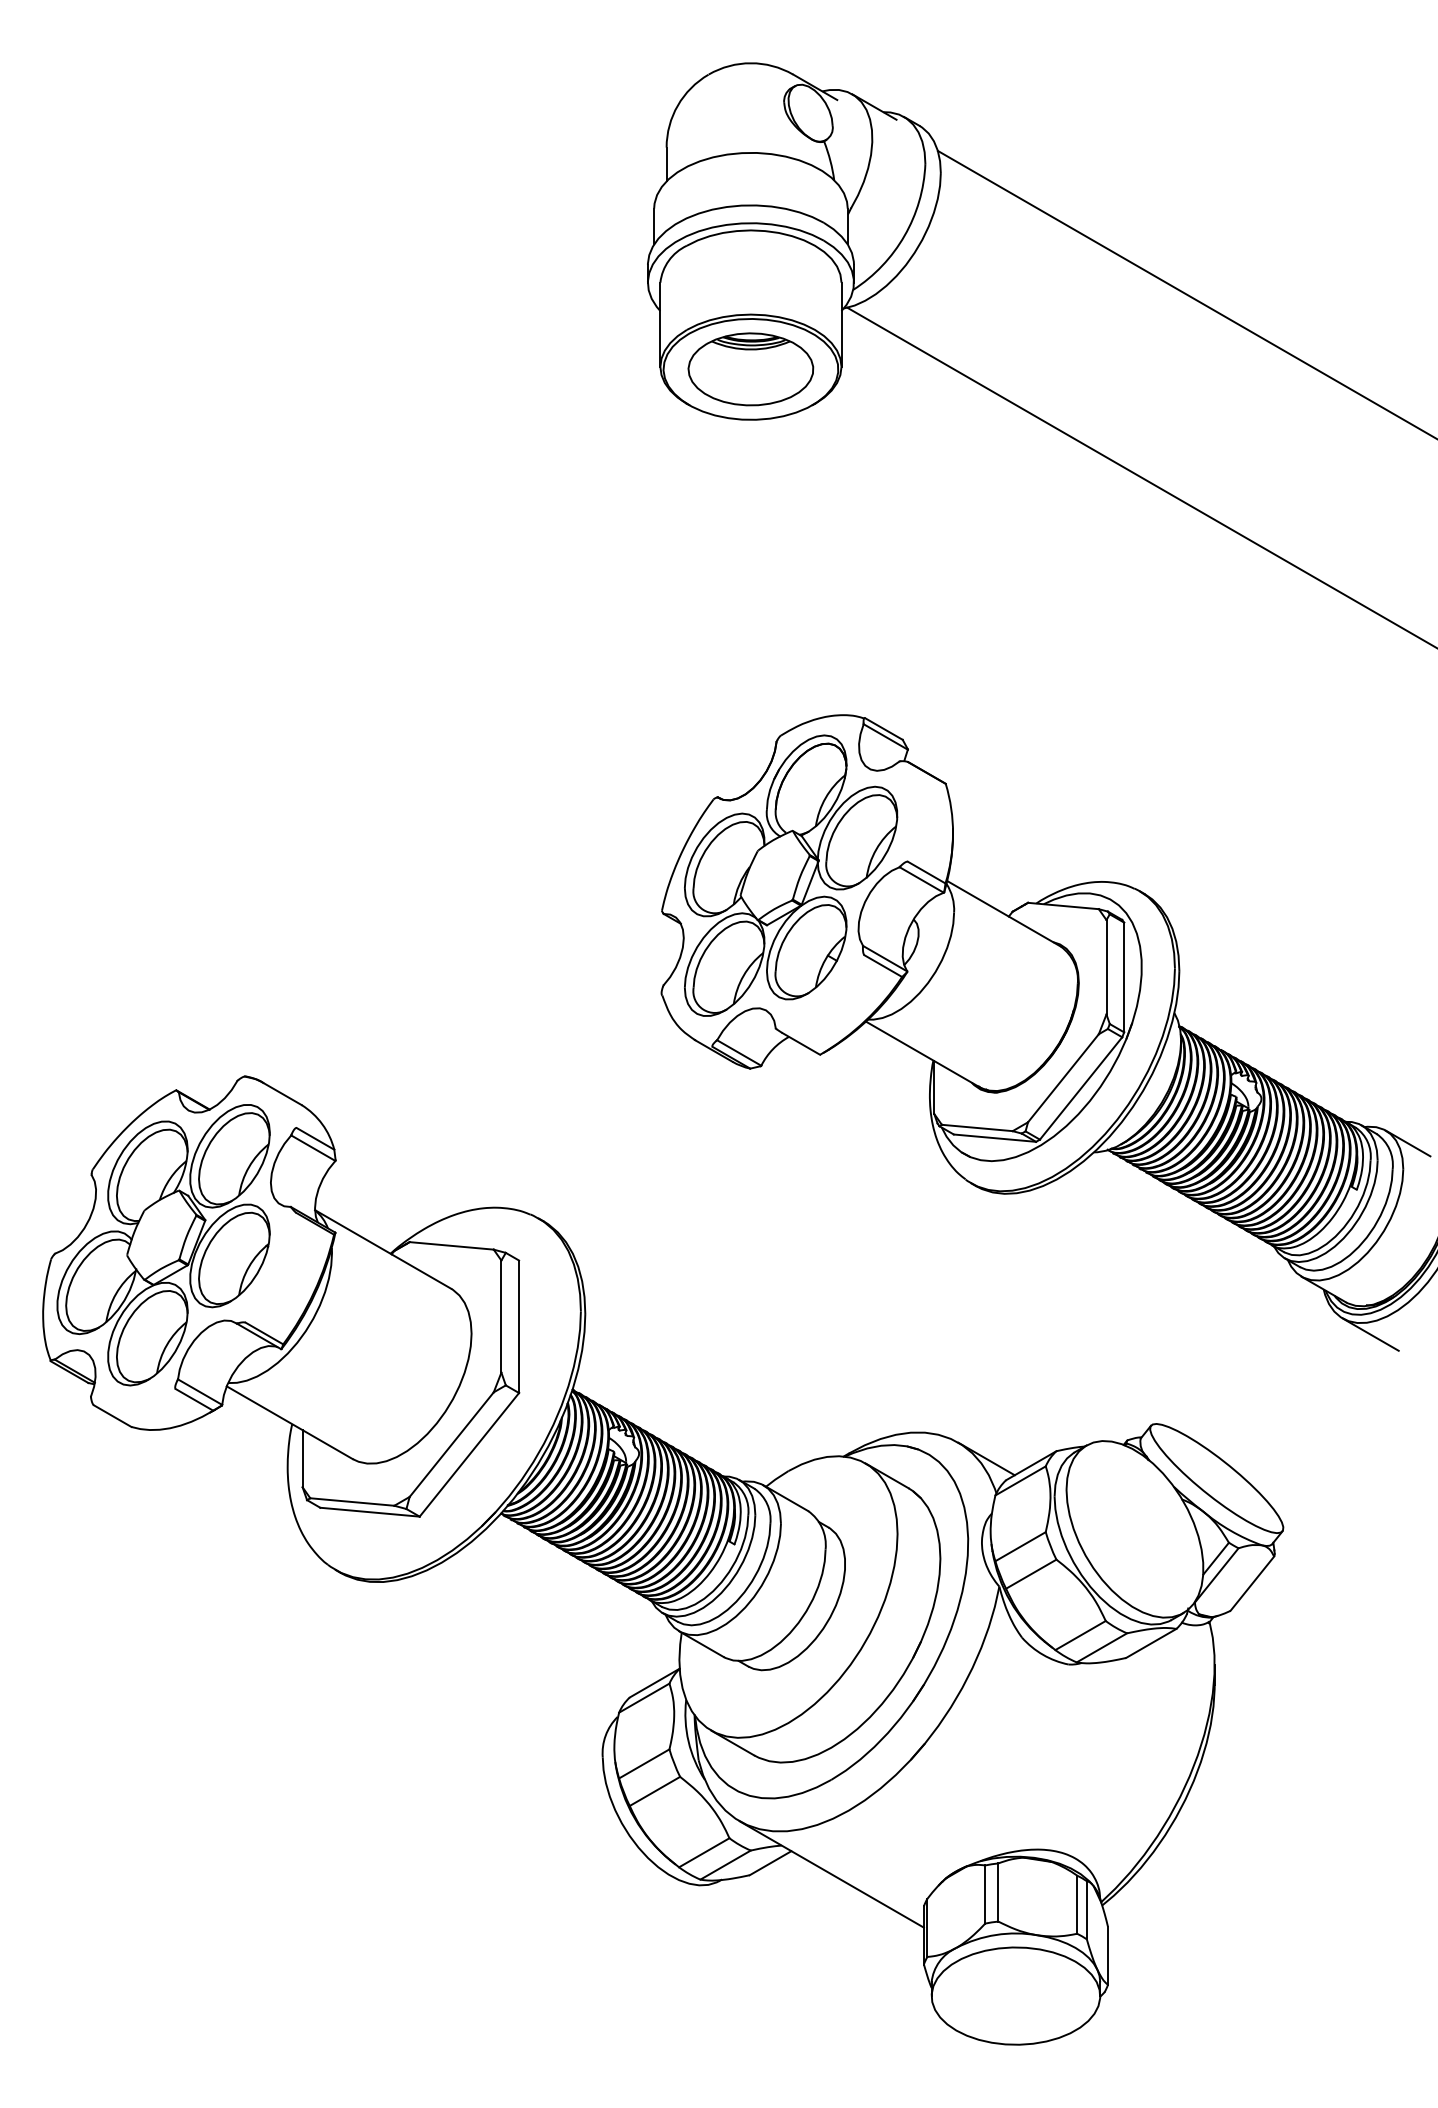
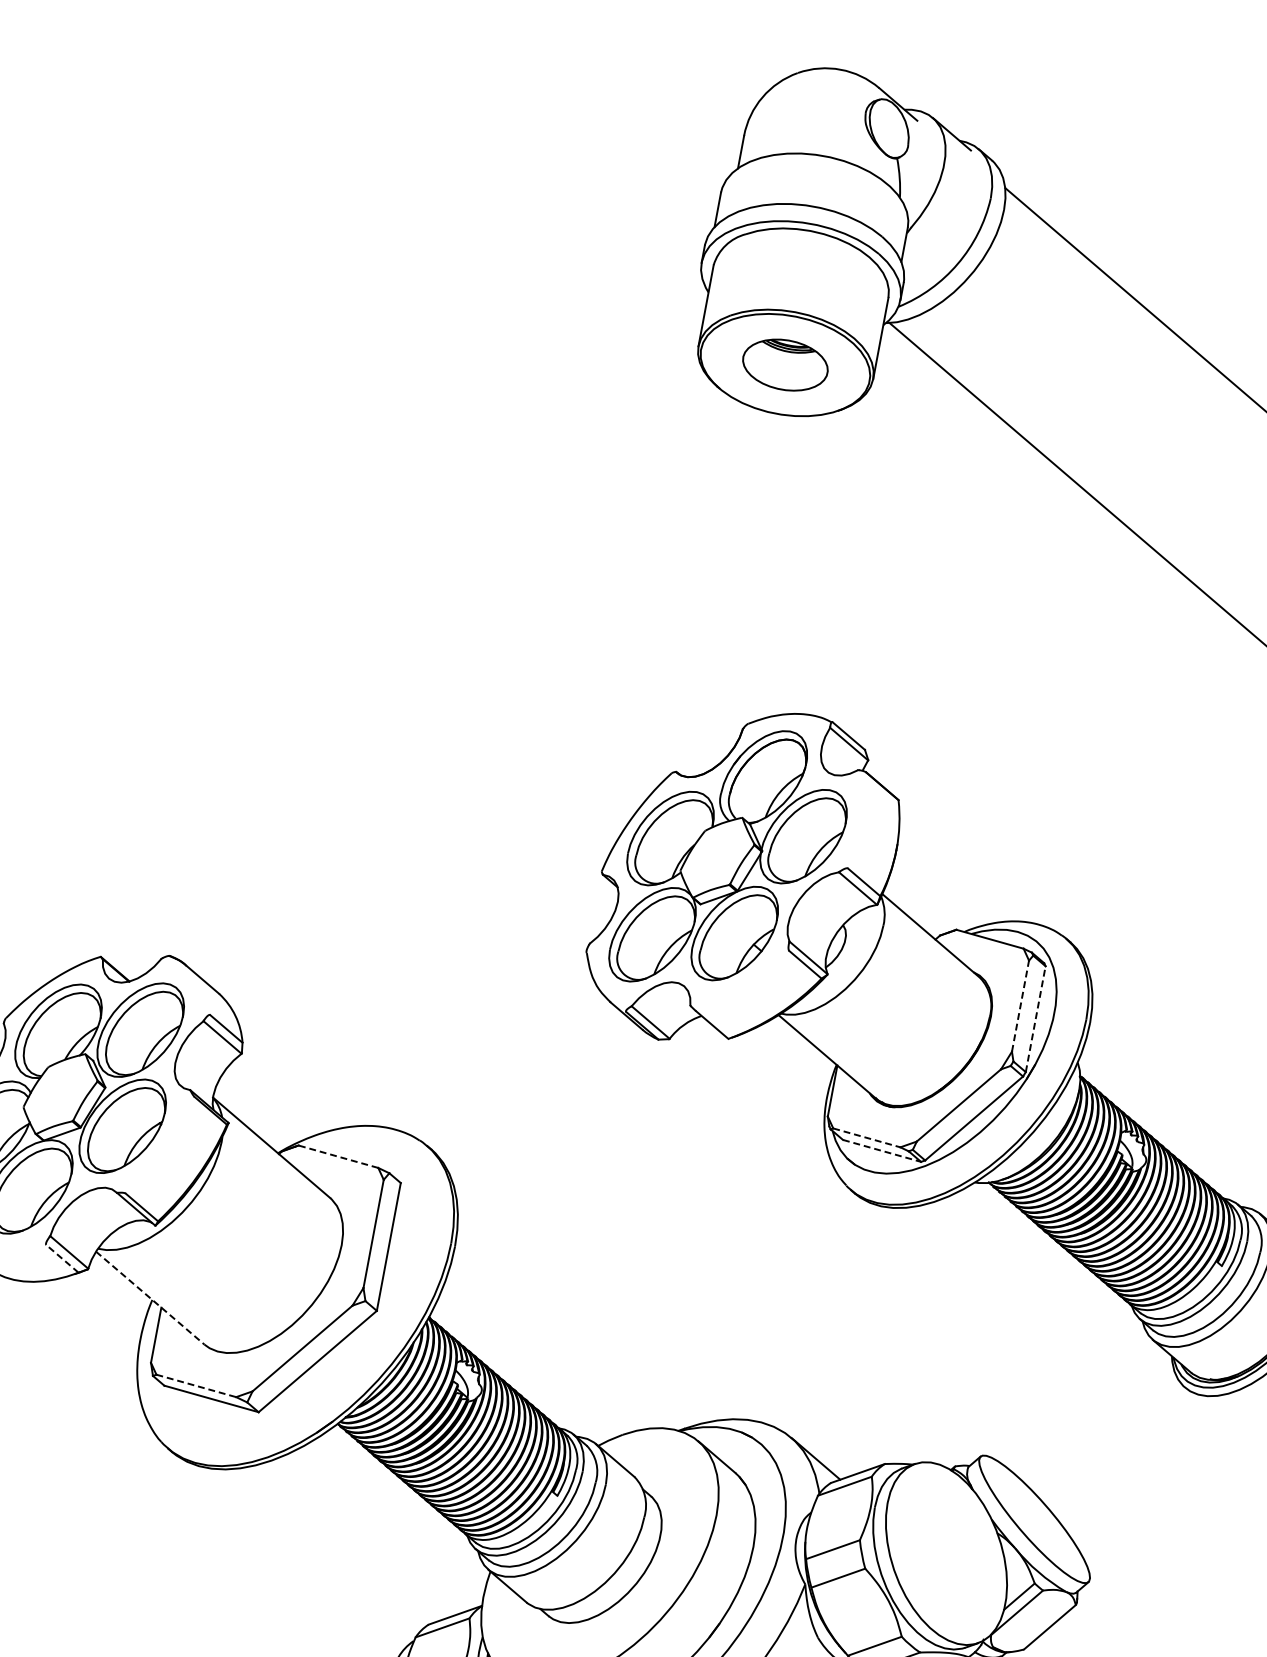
part: (750, 369) -> (784, 365), size x0.7
line: (1106, 966) -> (1020, 1005), solid -> dashed
line: (1124, 977) -> (1036, 1019), solid -> dashed
line: (977, 1127) -> (867, 1137), solid -> dashed
line: (995, 1138) -> (882, 1151), solid -> dashed
line: (451, 1245) -> (338, 1156), solid -> dashed
line: (1370, 1334) -> (1208, 1408), removed
line: (194, 1399) -> (62, 1258), solid -> dashed
line: (289, 1422) -> (150, 1297), solid -> dashed
line: (352, 1502) -> (196, 1386), solid -> dashed

